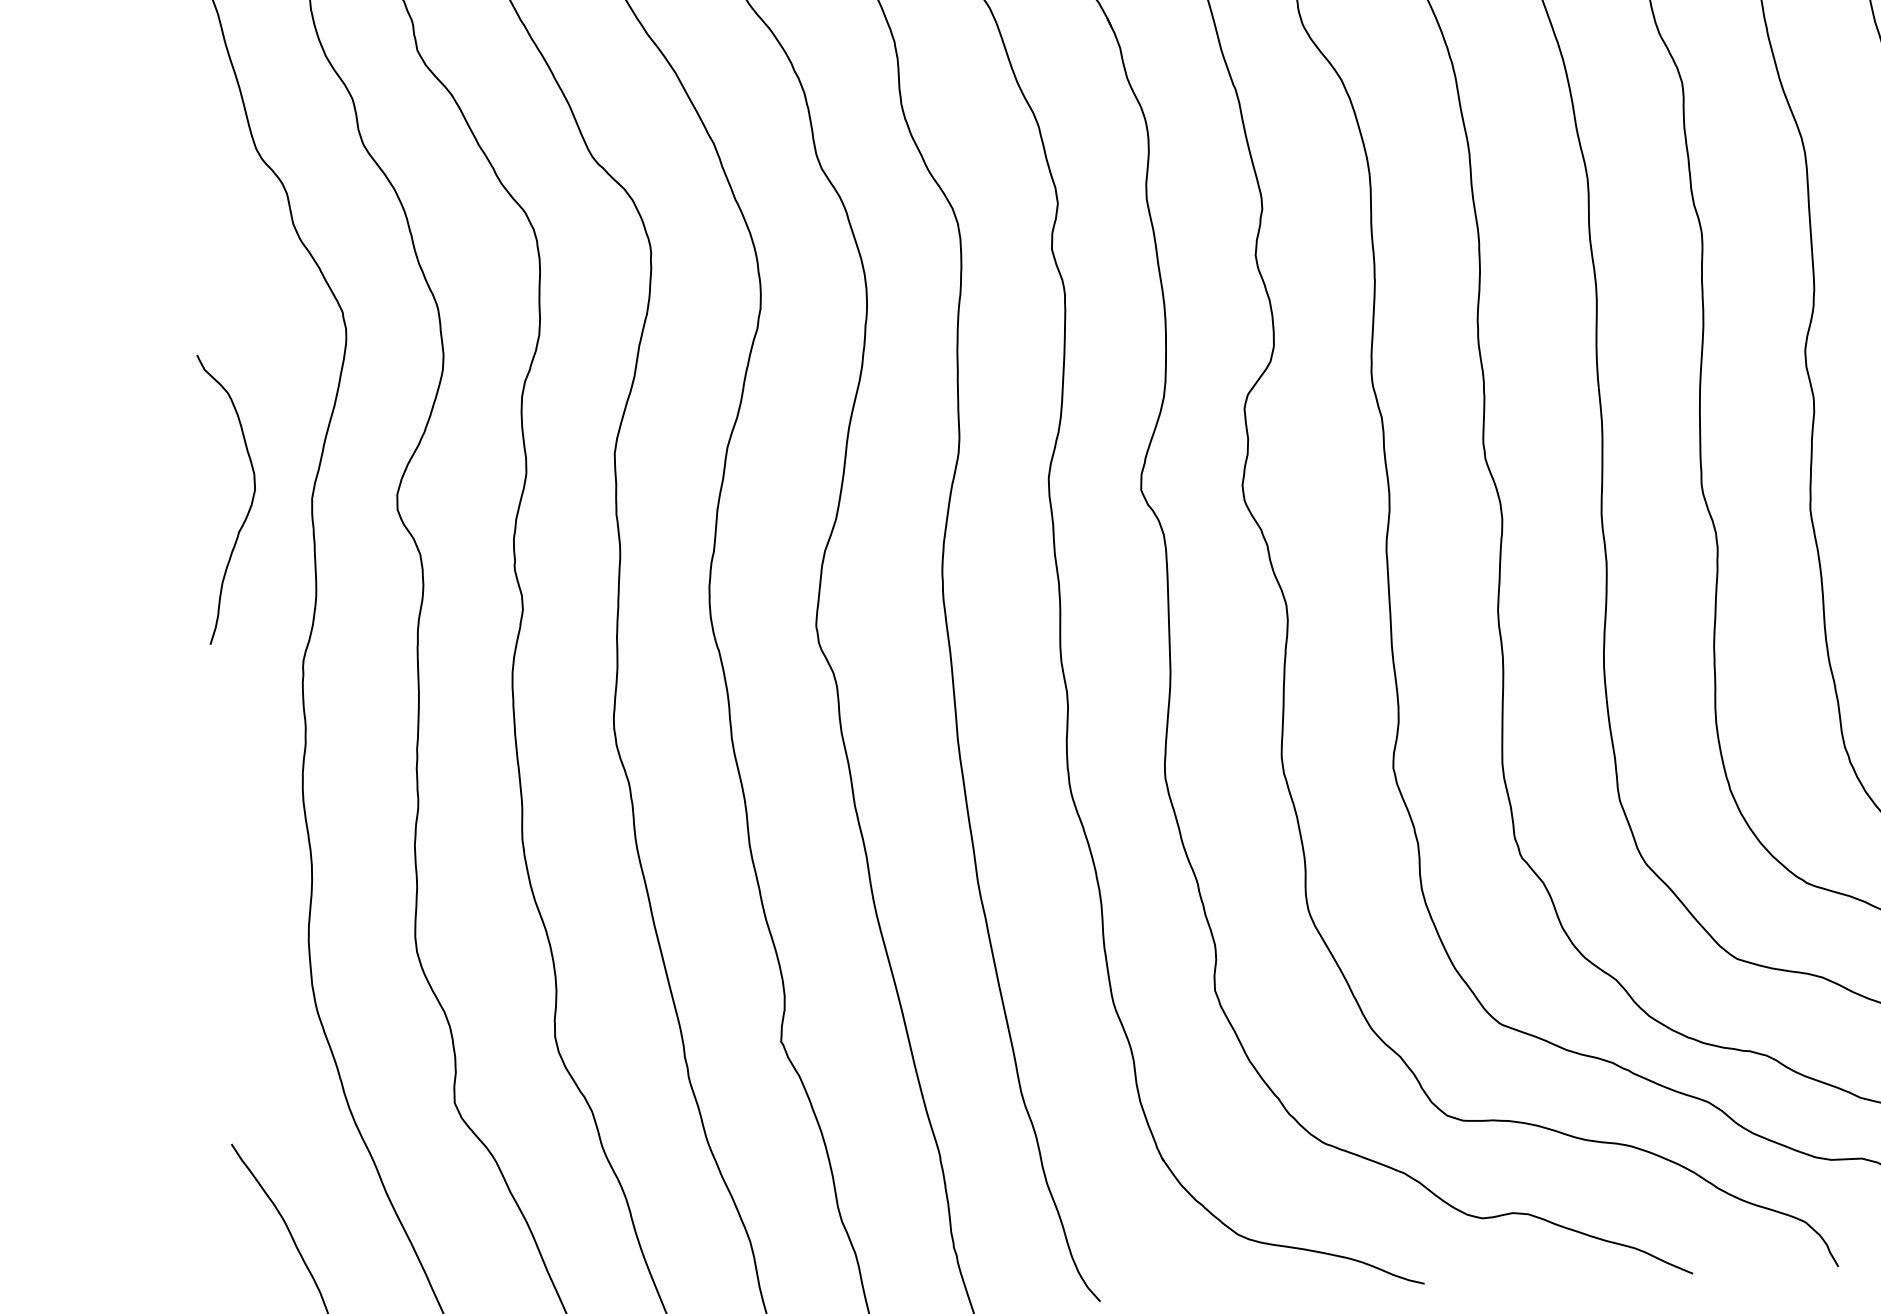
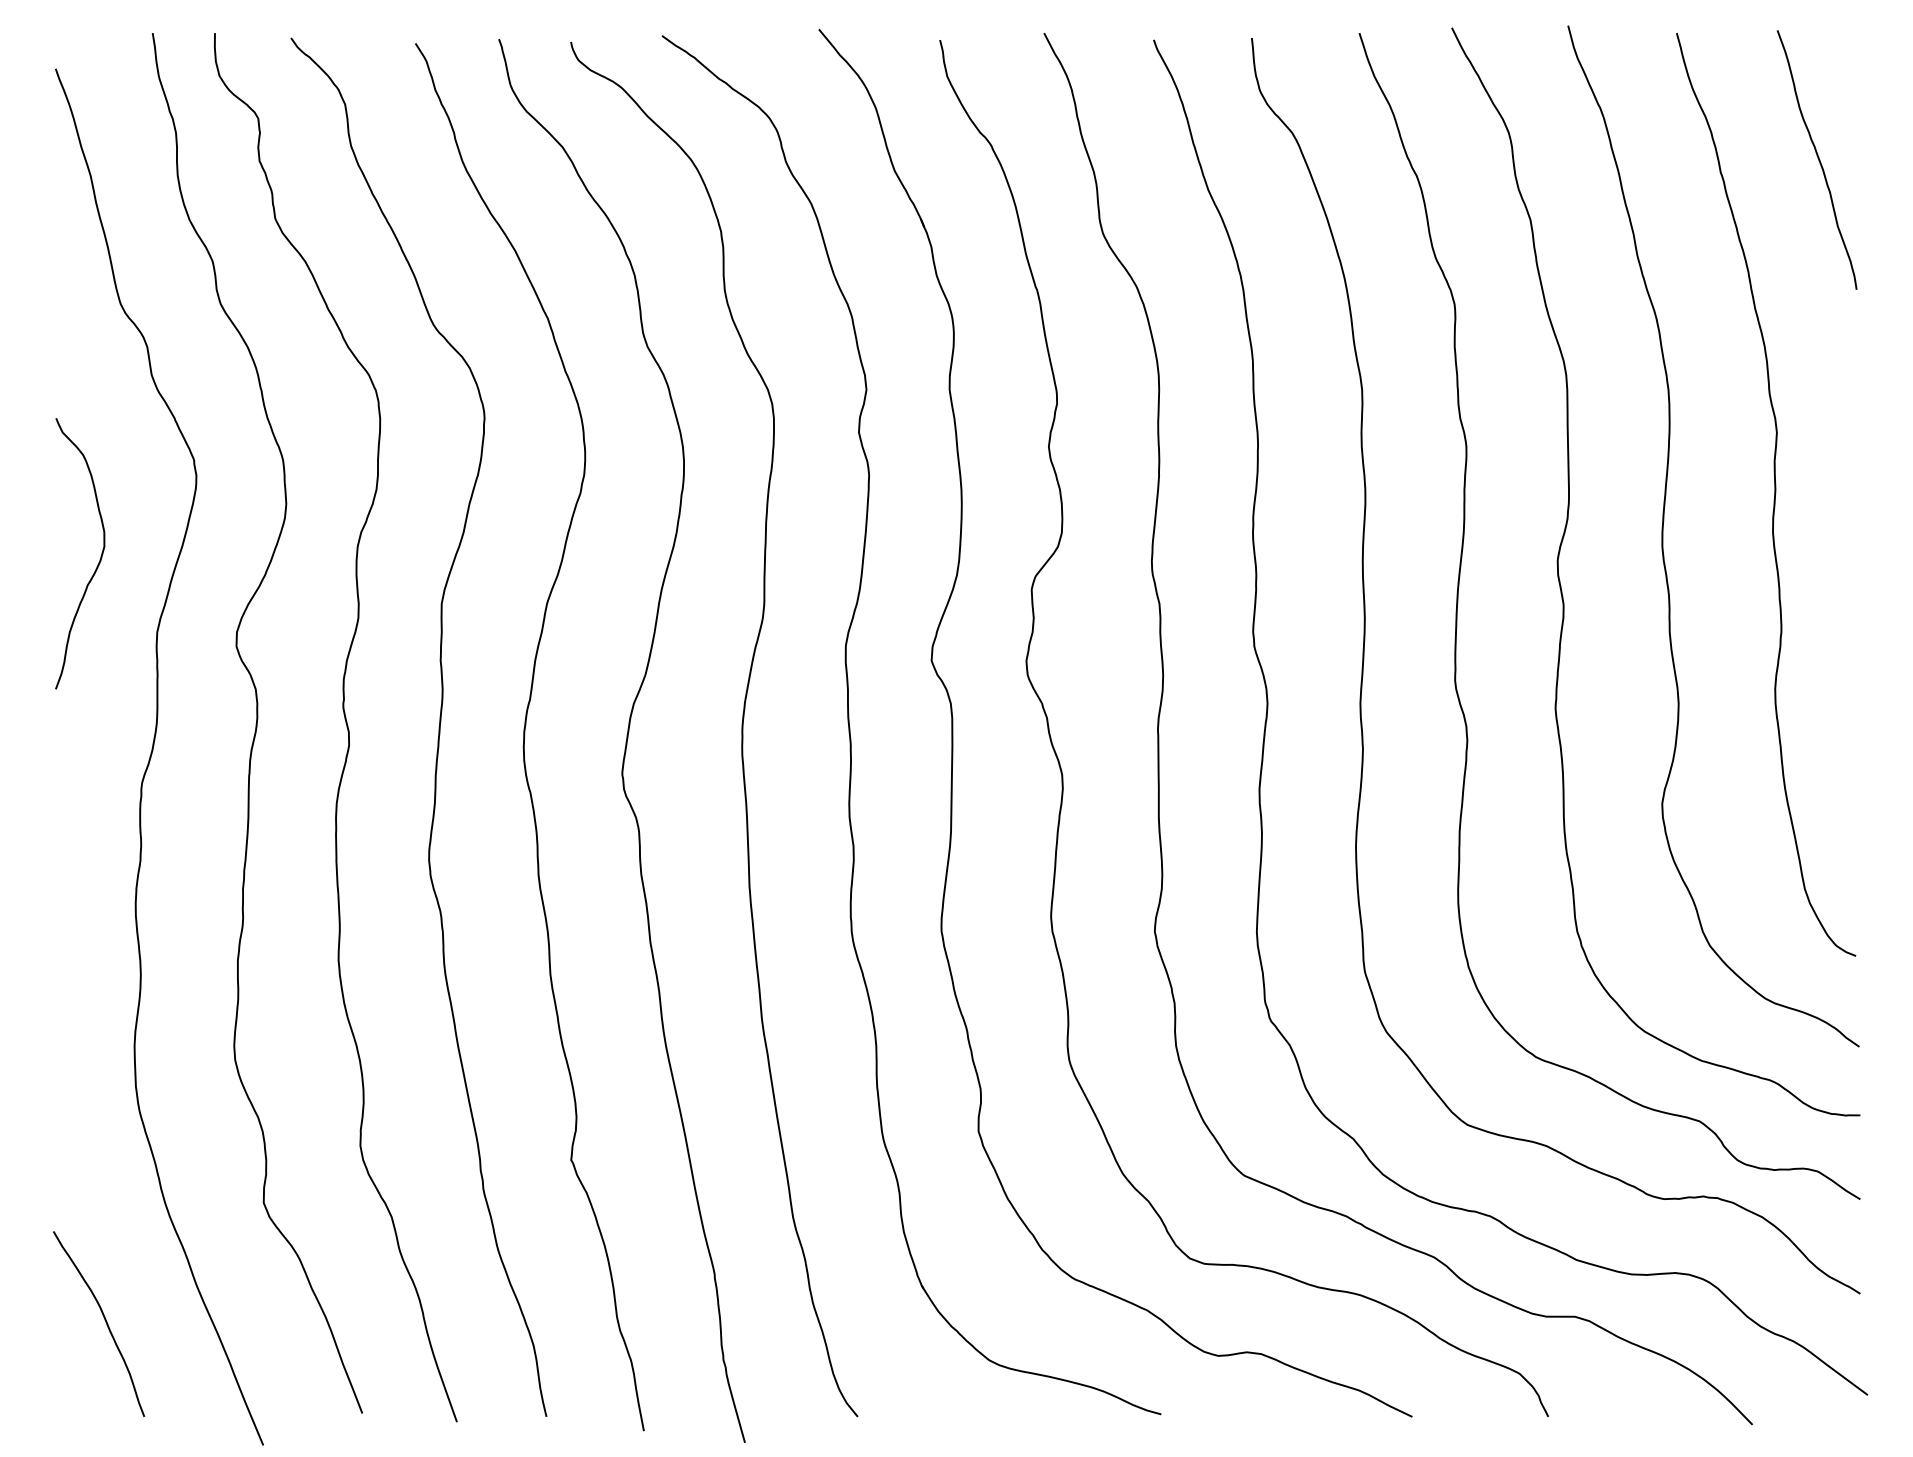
curve: (250, 503) -> (99, 559), moved

